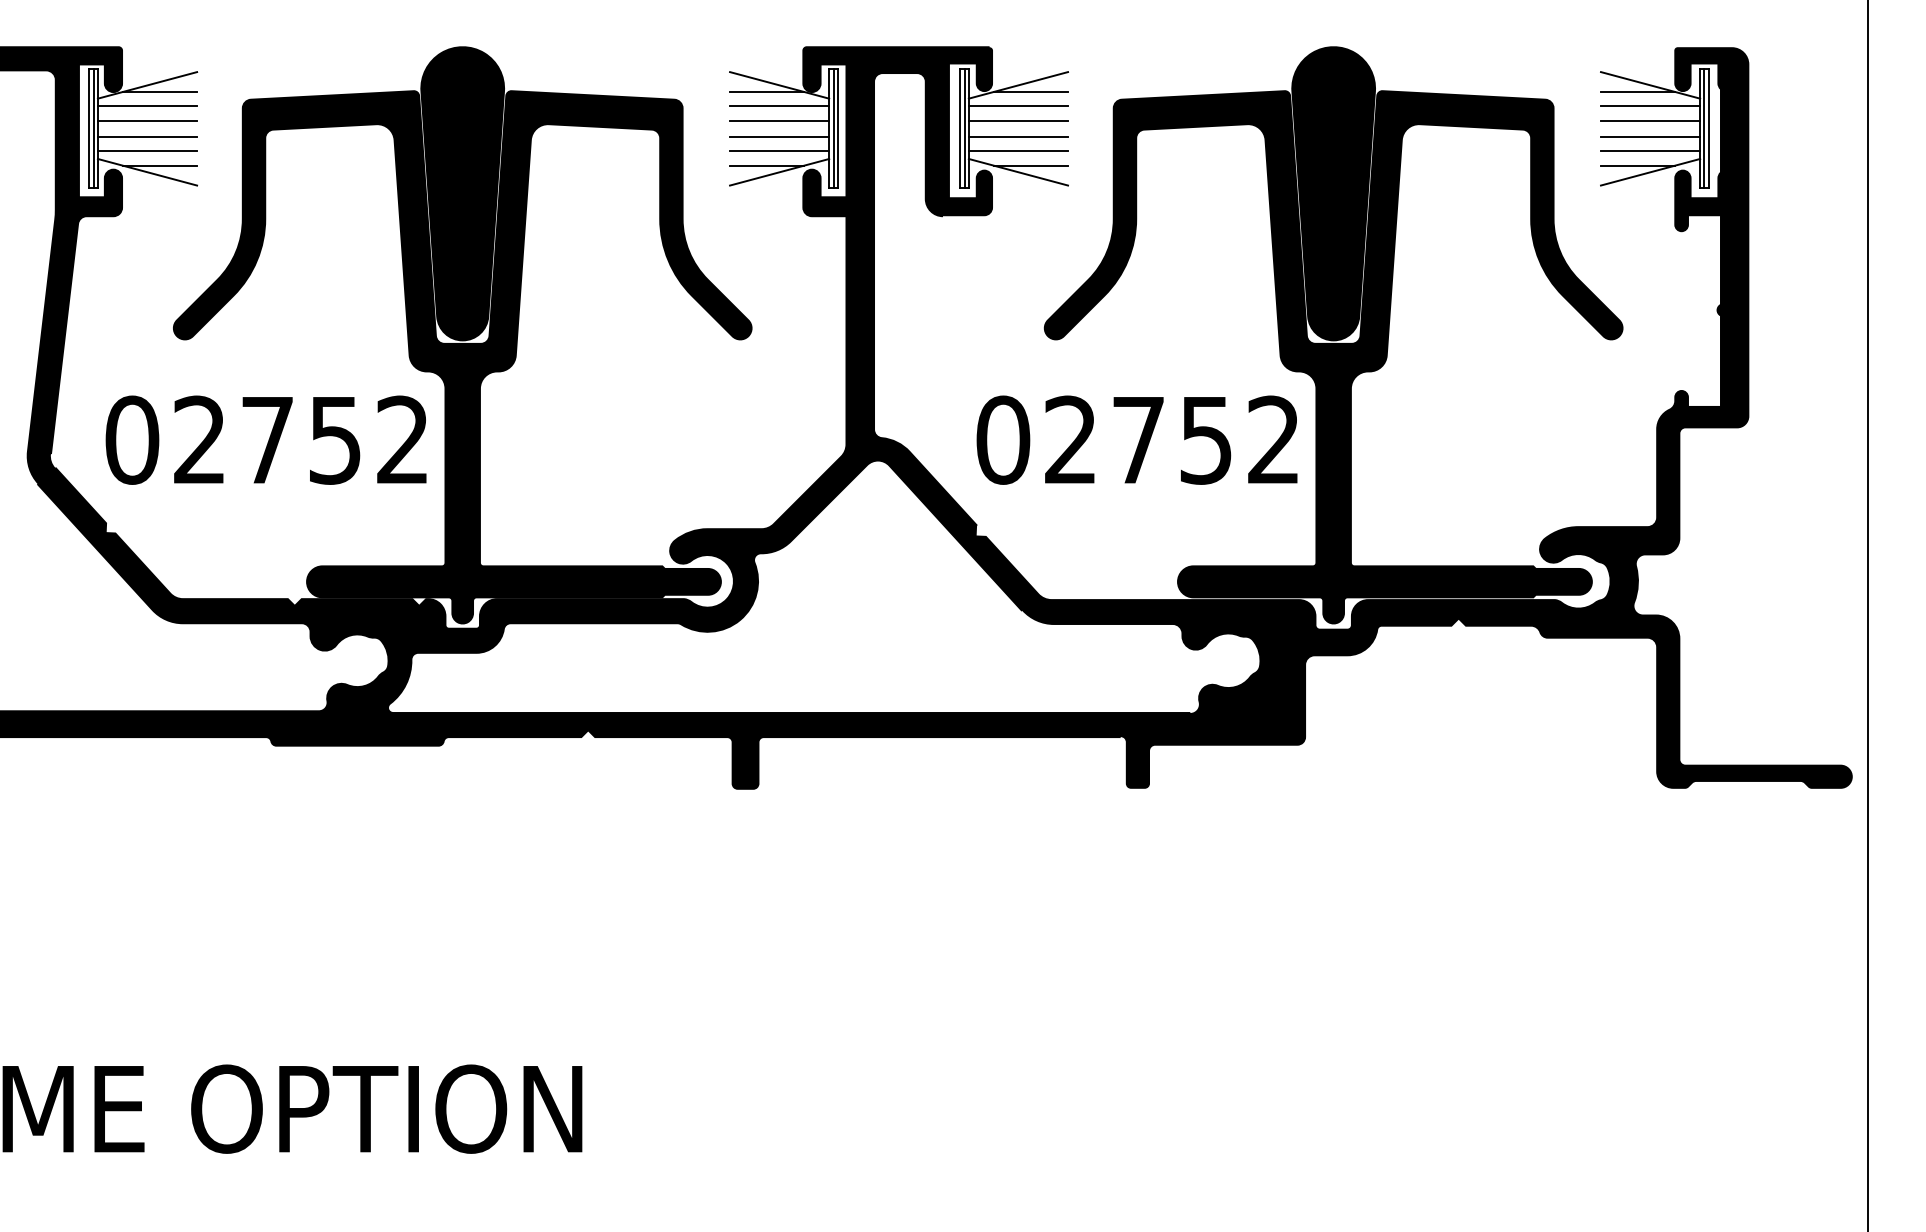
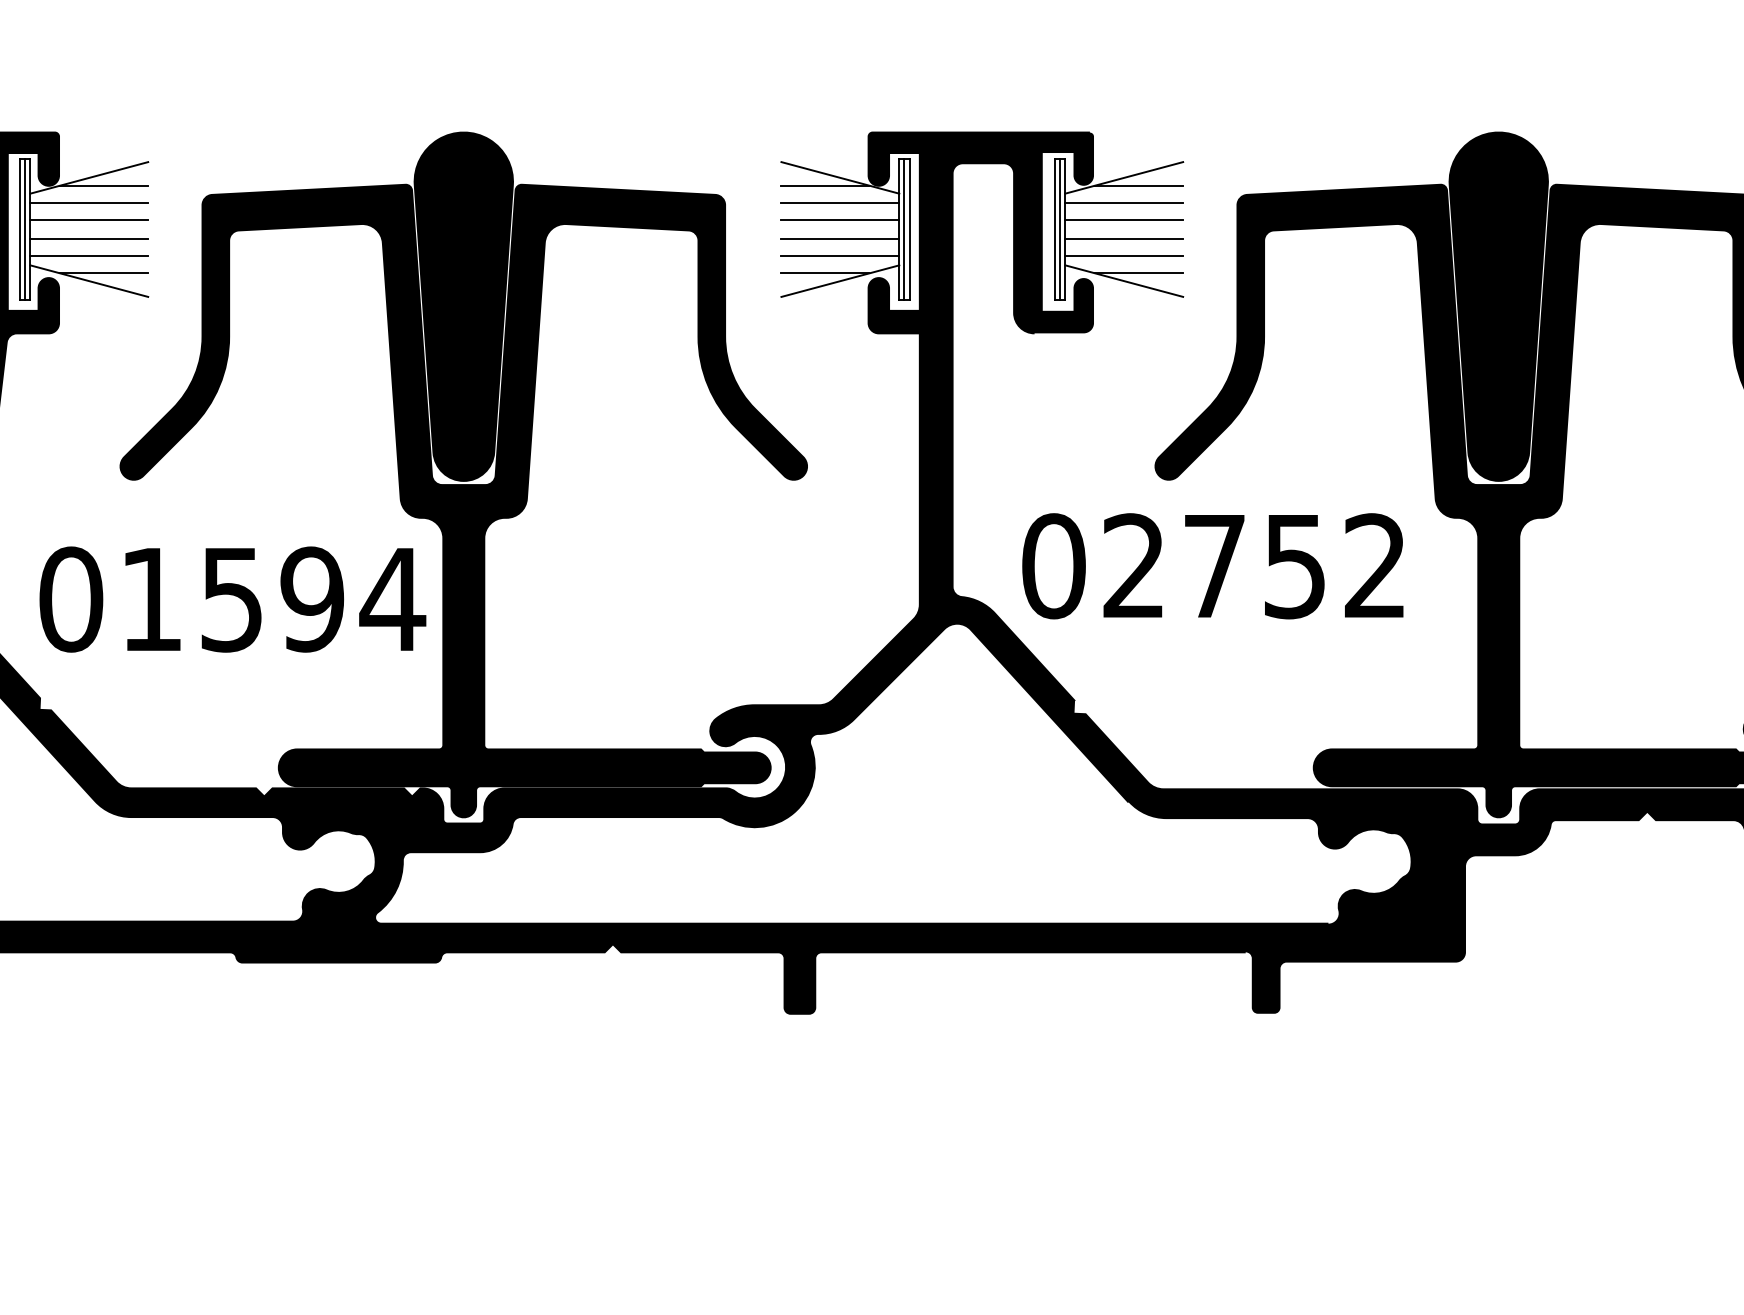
text: (302, 439) -> (273, 598), 02752 -> 01594
text: (1136, 439) -> (1212, 565), moved

